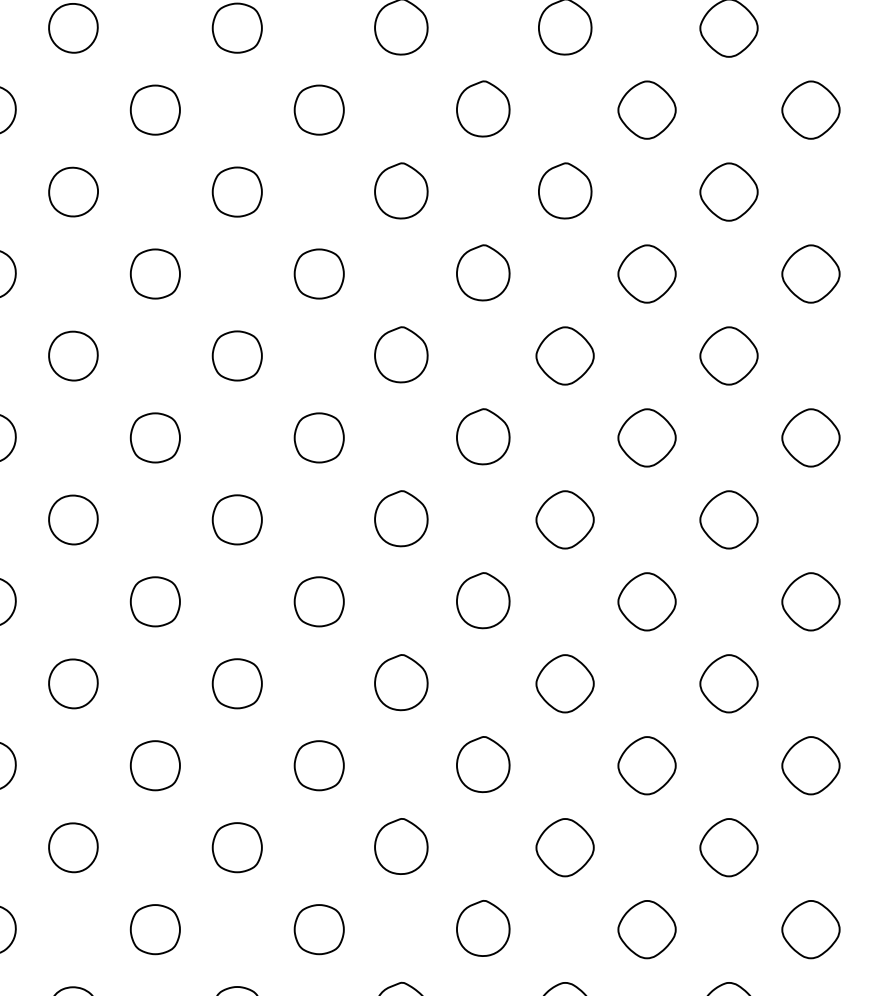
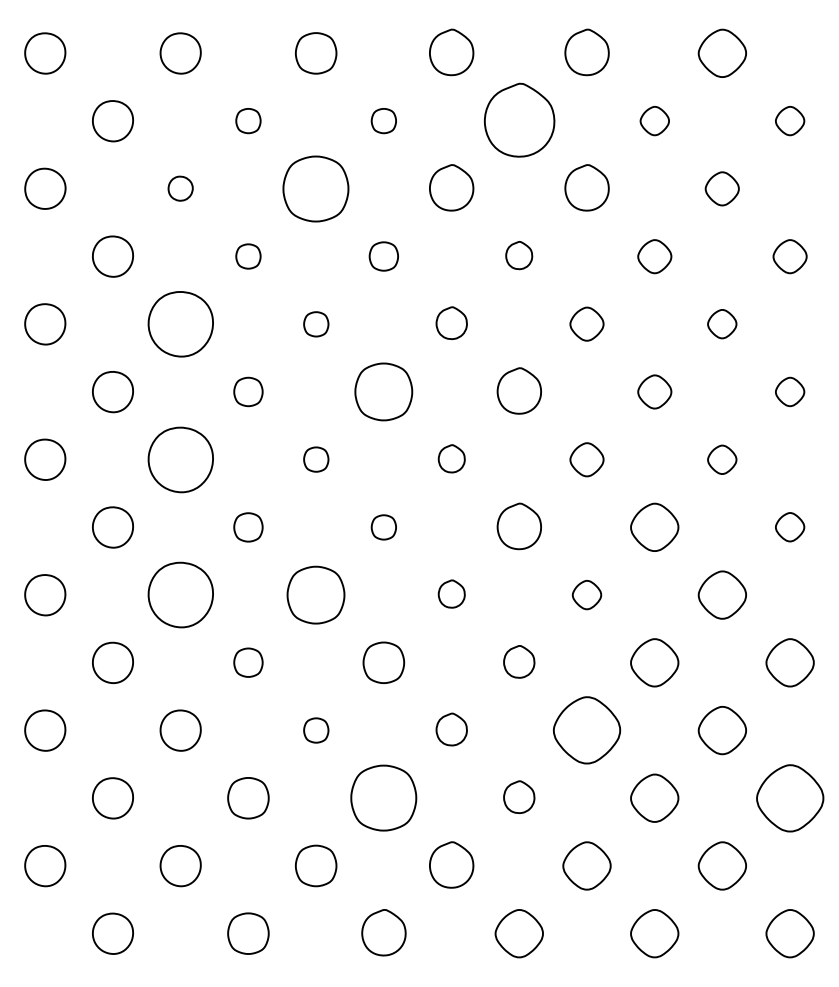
part: (482, 108) -> (518, 119), size x1.6
part: (155, 109) -> (248, 120), size x0.6
part: (318, 109) -> (383, 120), size x0.6
part: (646, 109) -> (654, 120), size x0.6
part: (810, 109) -> (789, 120), size x0.6
part: (73, 191) -> (180, 188), size x0.6
part: (237, 191) -> (316, 188), size x1.6
part: (727, 191) -> (721, 188), size x0.7
part: (482, 272) -> (518, 255), size x0.6
part: (155, 273) -> (248, 256), size x0.6
part: (318, 273) -> (383, 256), size x0.7
part: (646, 273) -> (654, 256), size x0.7
part: (810, 273) -> (789, 256), size x0.7
part: (401, 353) -> (451, 322), size x0.7
part: (564, 355) -> (586, 323), size x0.7
part: (727, 355) -> (721, 323), size x0.6
part: (73, 356) -> (180, 324), size x1.6
part: (237, 356) -> (316, 324), size x0.6
part: (155, 437) -> (248, 391), size x0.7
part: (318, 437) -> (383, 391), size x1.4
part: (646, 437) -> (654, 391), size x0.7
part: (810, 437) -> (789, 391), size x0.6
part: (401, 518) -> (451, 458), size x0.6
part: (73, 519) -> (180, 459), size x1.6
part: (237, 519) -> (316, 459), size x0.6
part: (564, 519) -> (586, 459), size x0.7
part: (727, 519) -> (721, 459), size x0.6
part: (810, 600) -> (789, 526), size x0.6
part: (155, 601) -> (248, 527), size x0.7
part: (318, 601) -> (383, 527), size x0.6
part: (401, 681) -> (451, 593), size x0.6
part: (237, 683) -> (316, 594), size x1.4
part: (564, 683) -> (586, 594), size x0.6
part: (73, 684) -> (180, 595), size x1.6
part: (482, 764) -> (518, 661), size x0.7
part: (155, 765) -> (248, 662), size x0.7
part: (401, 846) -> (451, 729), size x0.7
part: (237, 847) -> (316, 730), size x0.6
part: (564, 847) -> (586, 730), size x1.4
part: (482, 927) -> (518, 796), size x0.7
part: (810, 928) -> (789, 797), size x1.4
part: (318, 929) -> (383, 798), size x1.6

